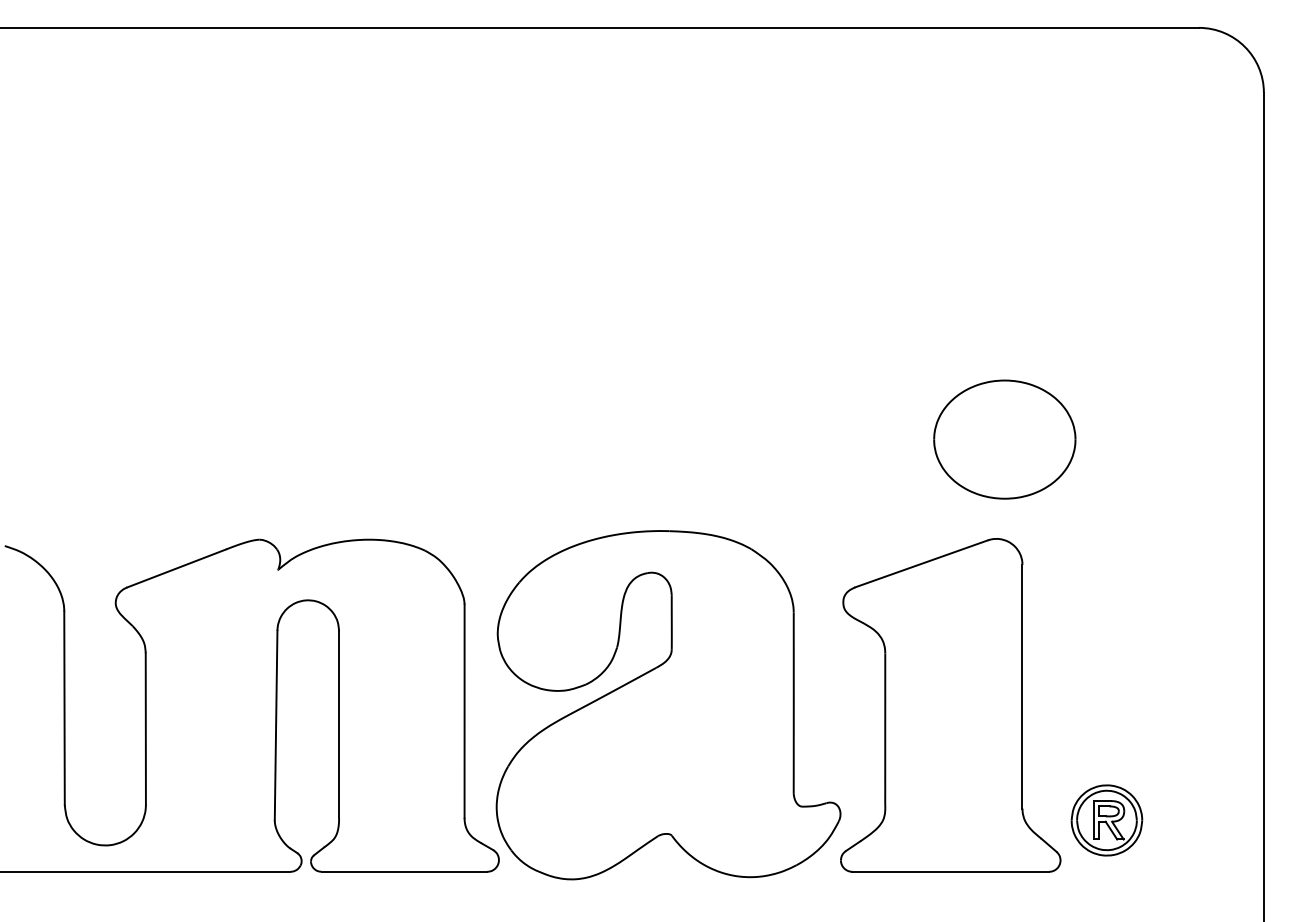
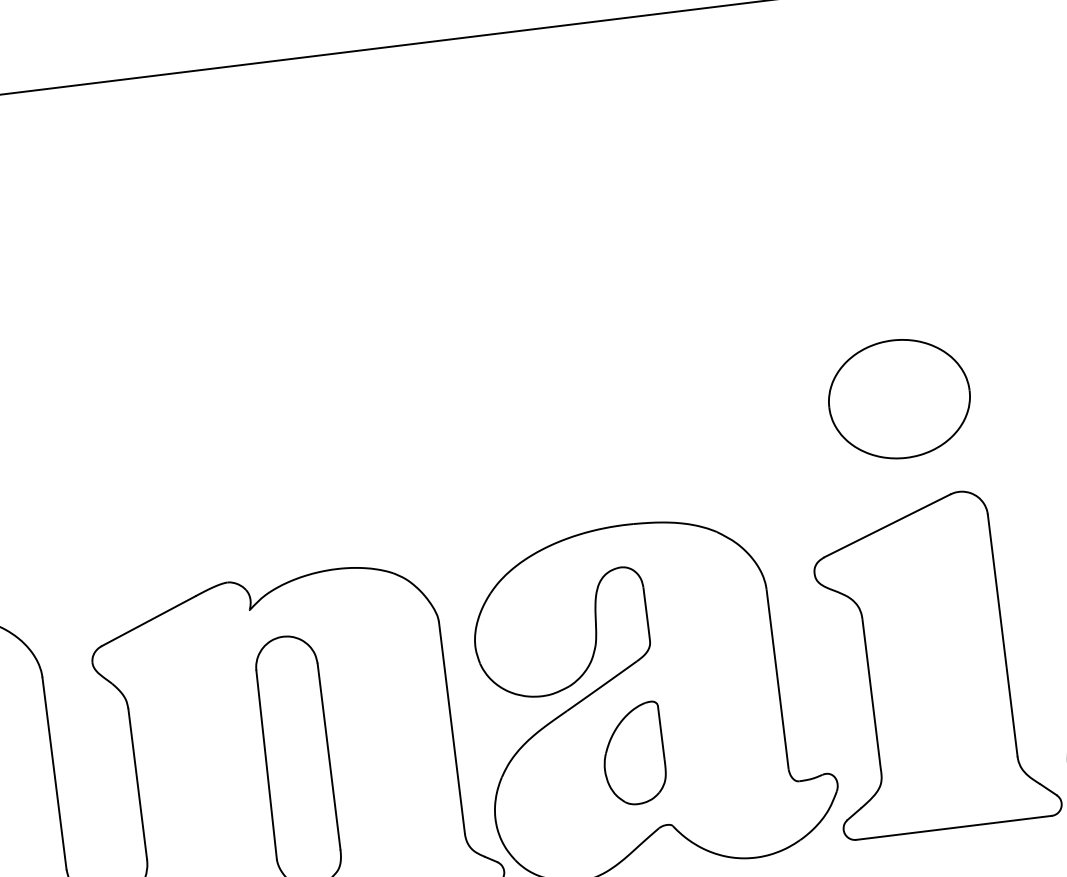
part: (1004, 439) -> (899, 399), moved
part: (641, 759) -> (633, 754), added

